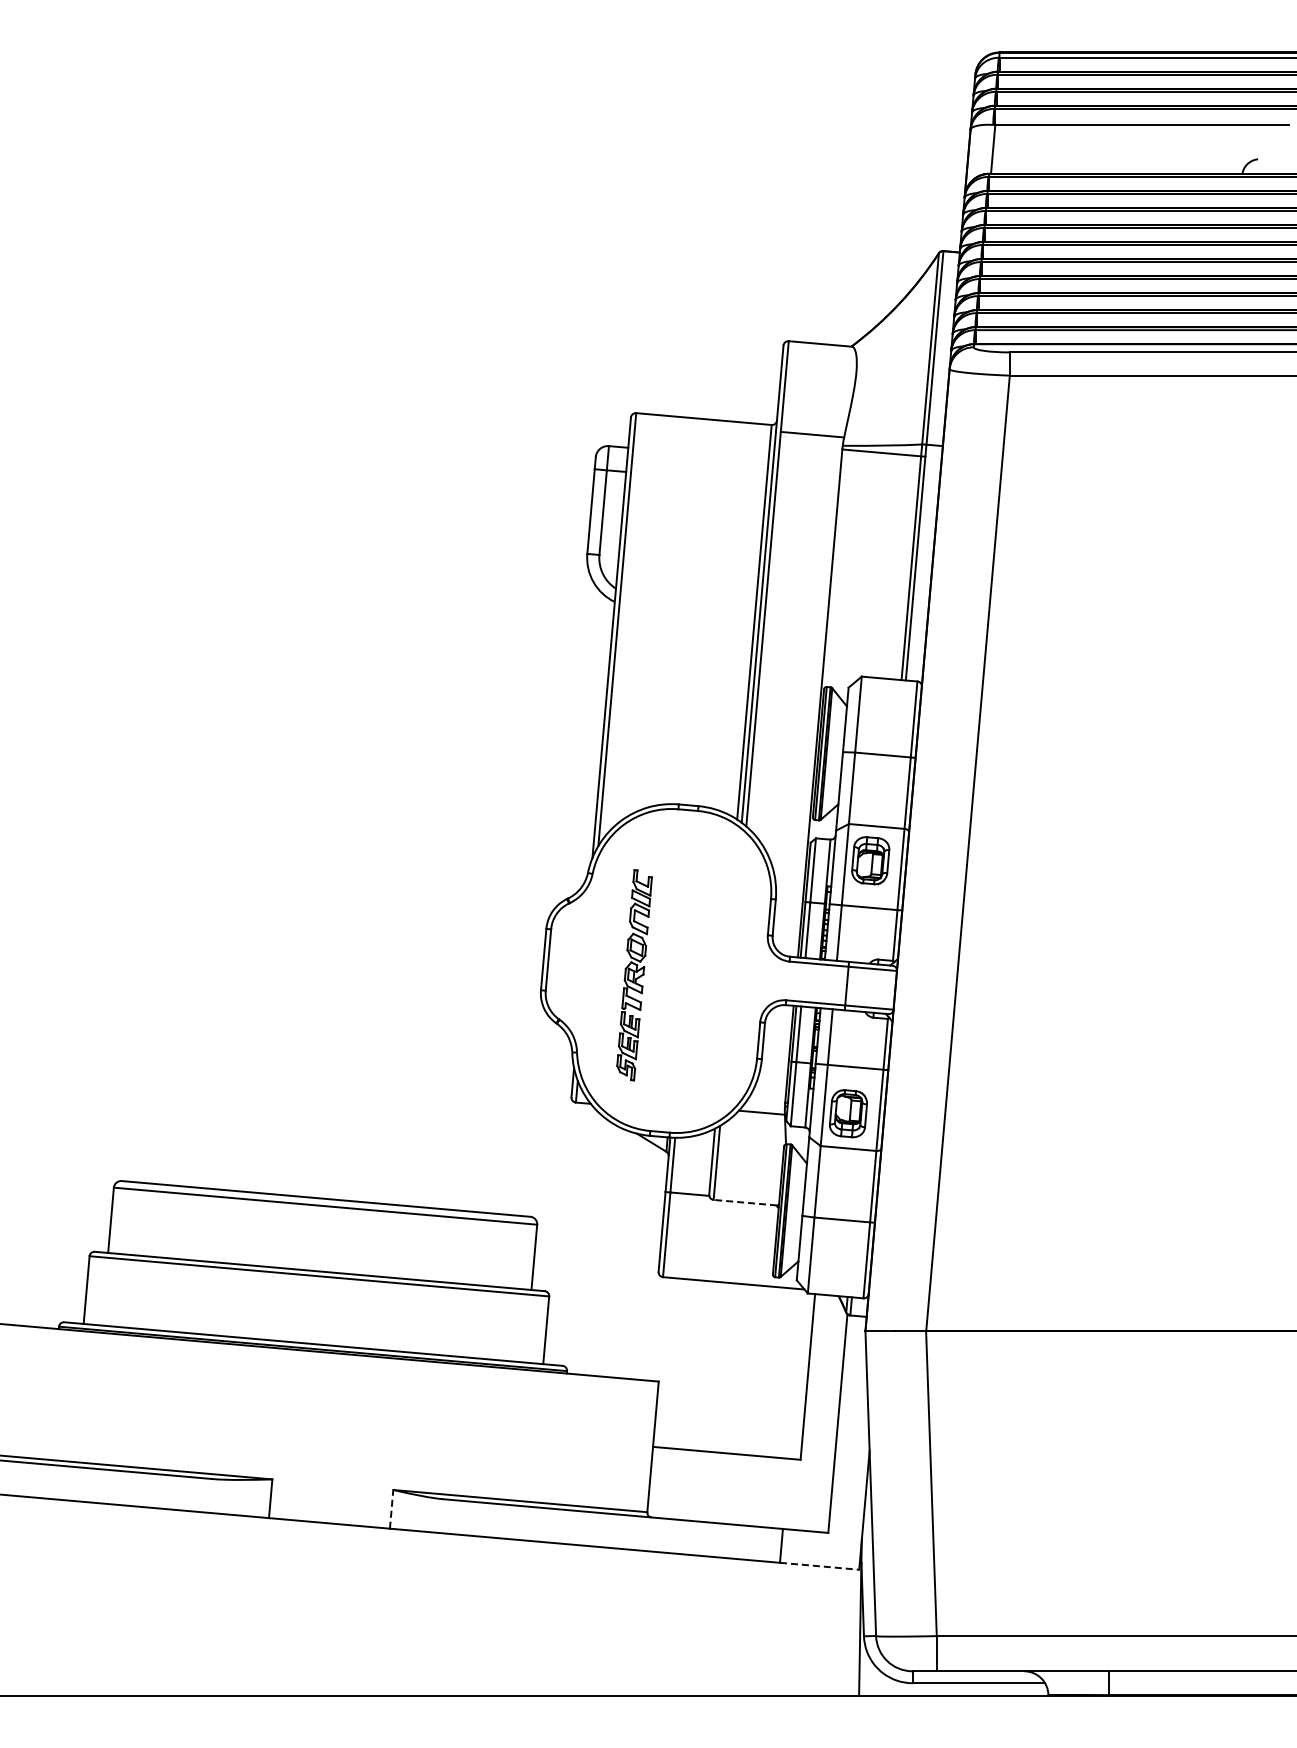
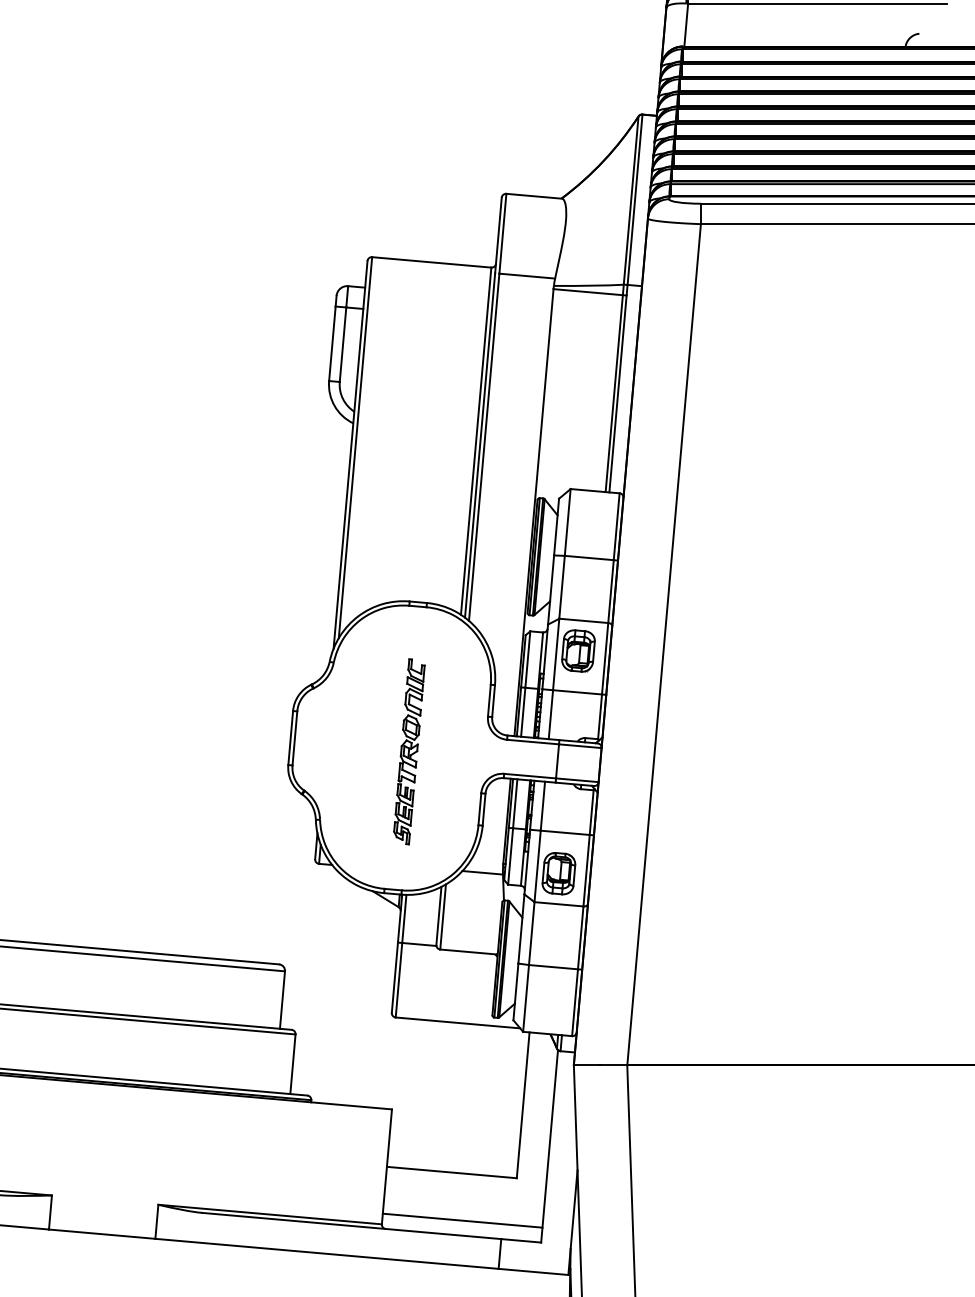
part: (634, 975) -> (409, 752), moved
line: (745, 1202) -> (468, 951), dashed -> solid
line: (738, 1507) -> (462, 1220), added
line: (391, 1508) -> (156, 1221), dashed -> solid
line: (819, 1566) -> (533, 1272), dashed -> solid

